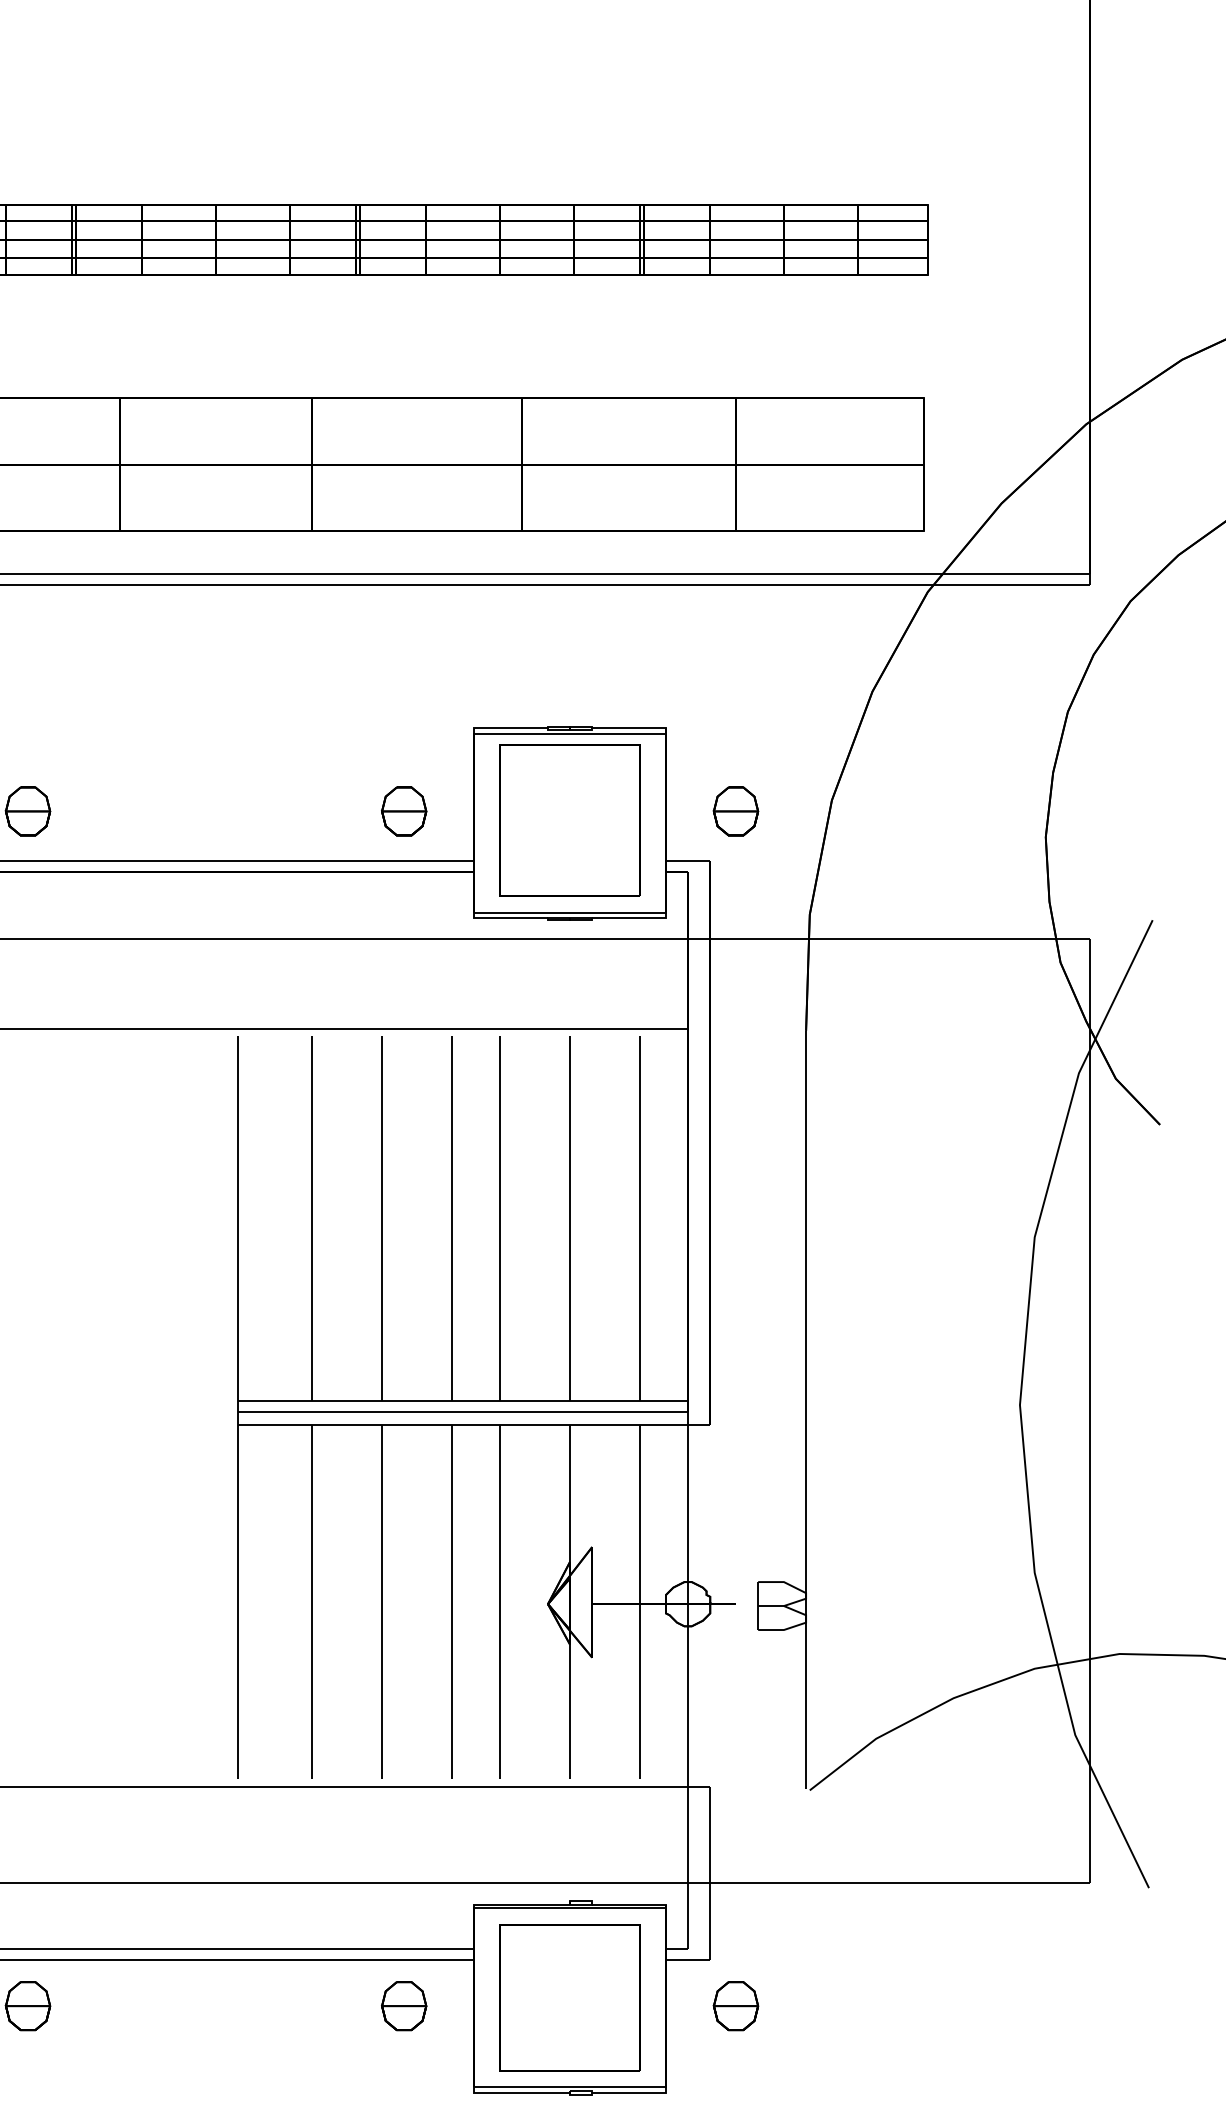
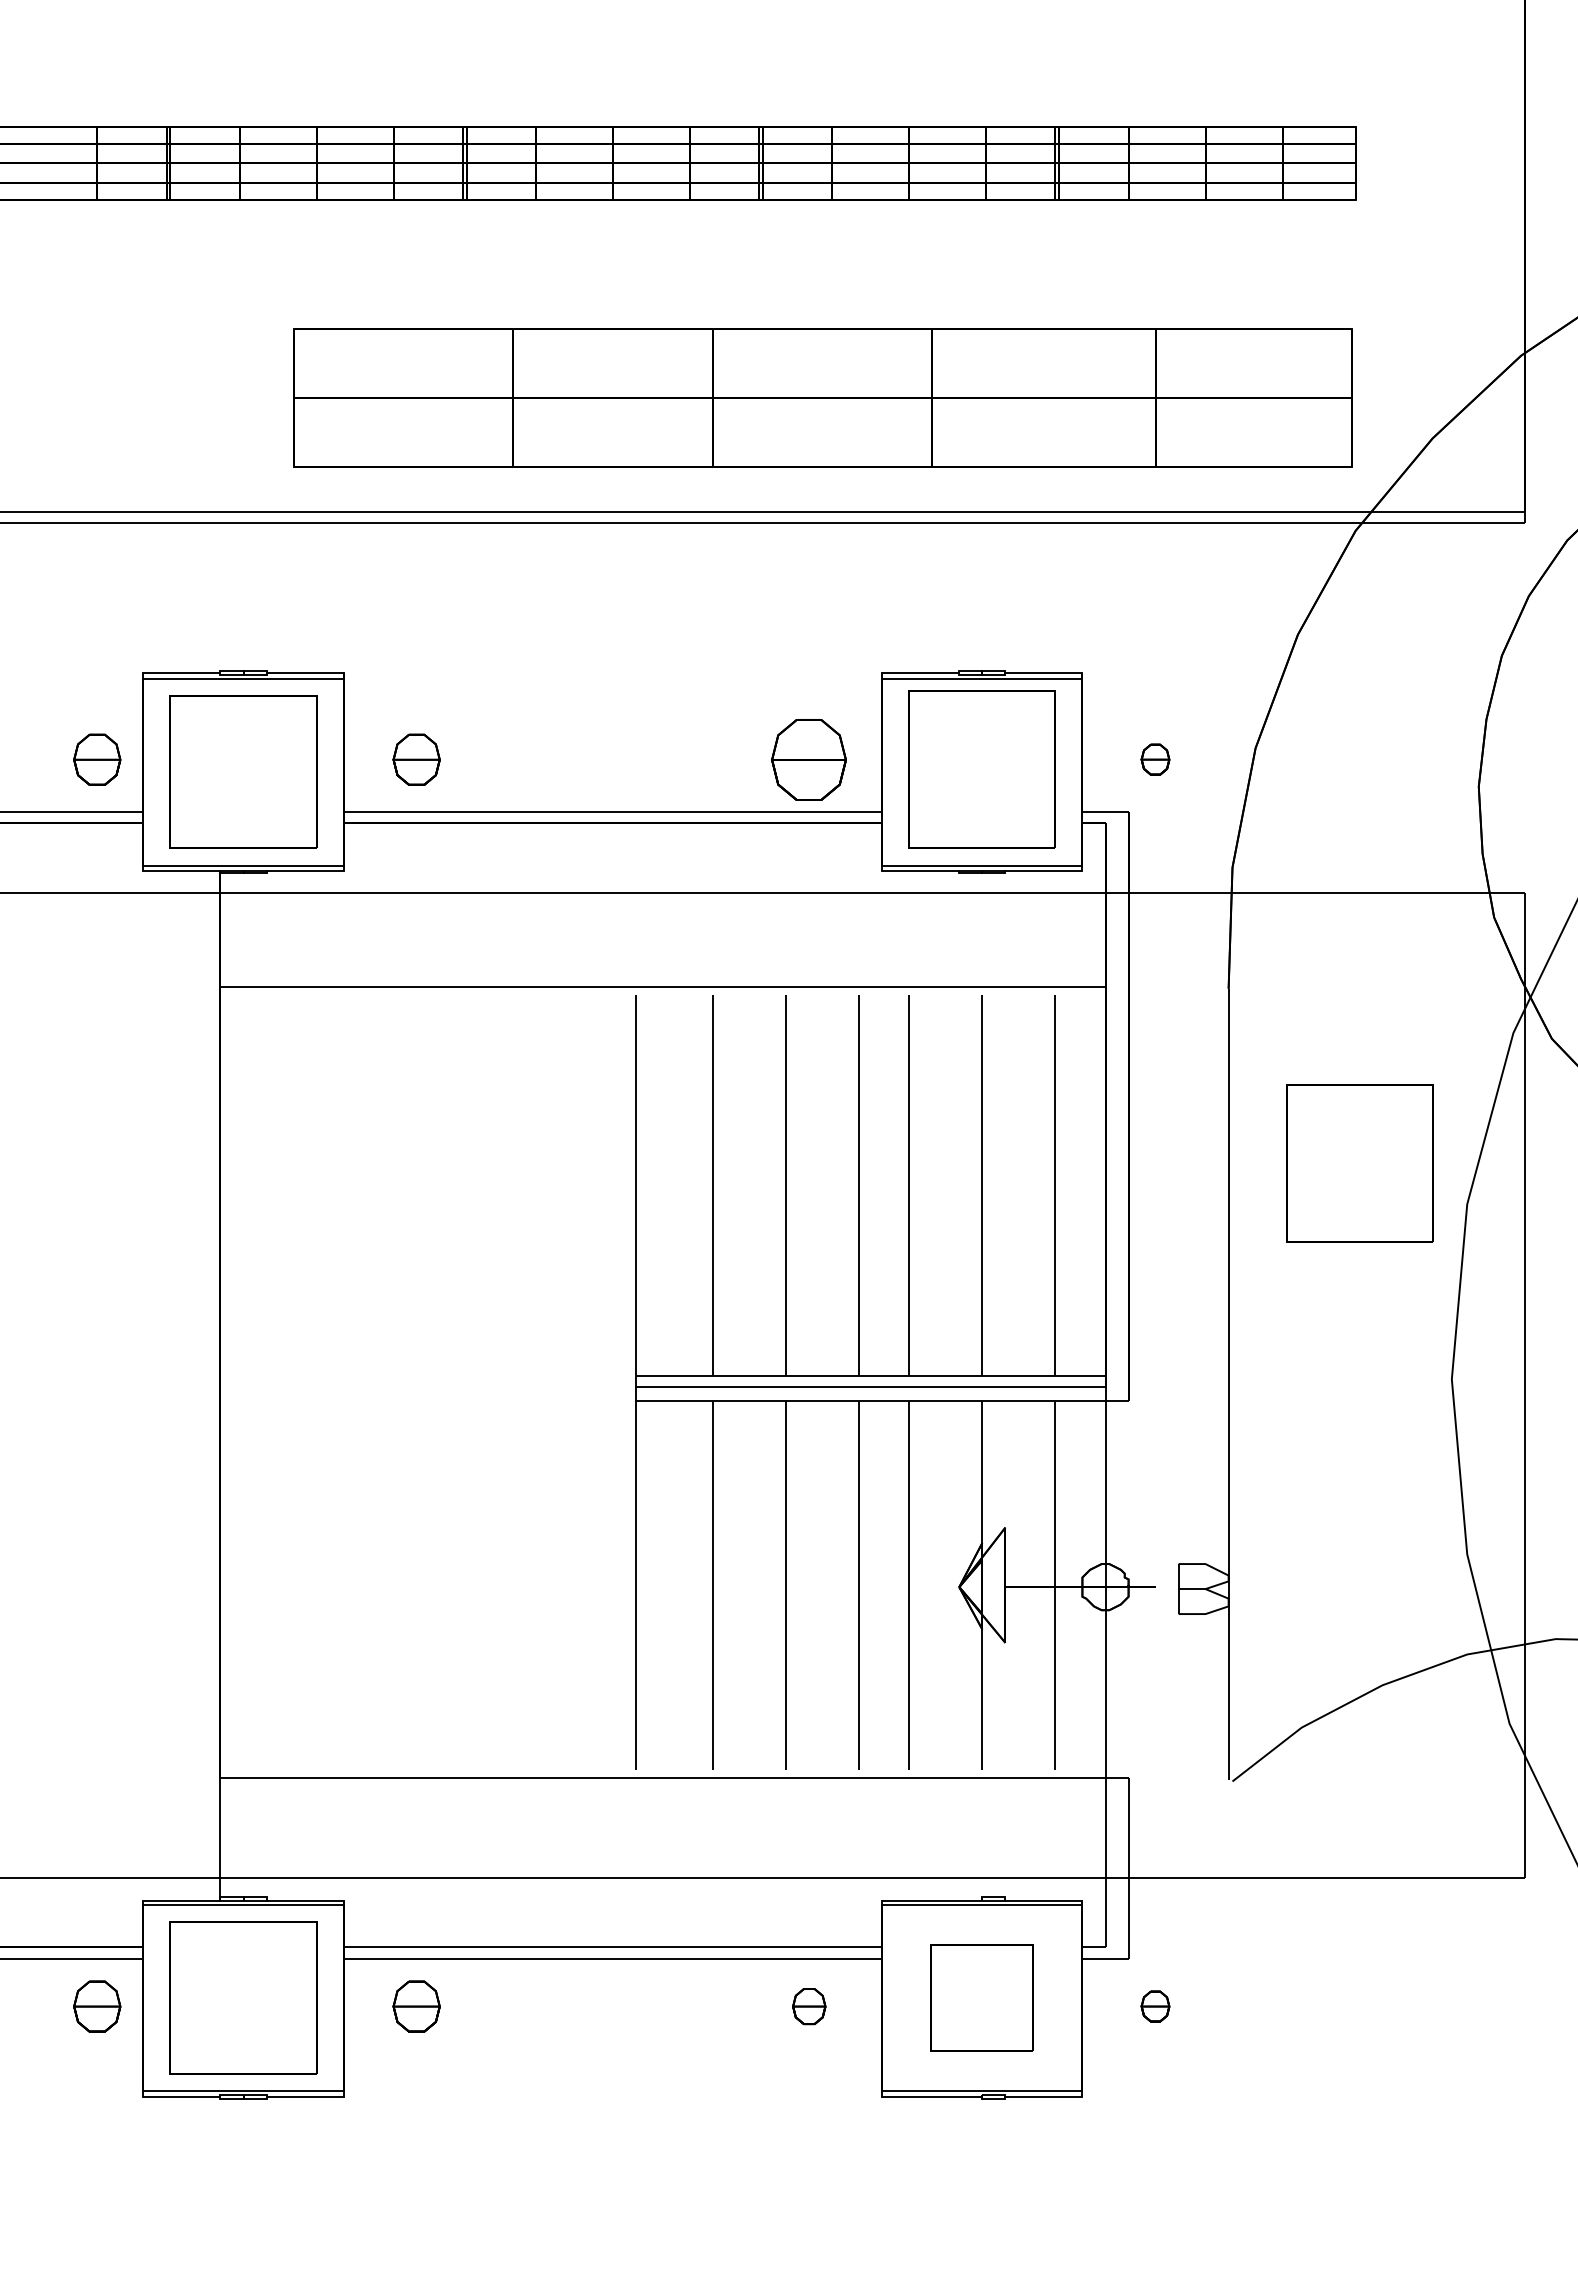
part: (404, 811) -> (809, 759), size x1.6
part: (736, 811) -> (1155, 759), size x0.6
part: (931, 1198) -> (1359, 1163), added
part: (569, 1997) -> (981, 1997), size x0.7
part: (404, 2006) -> (809, 2006), size x0.7
part: (736, 2006) -> (1155, 2006), size x0.6

